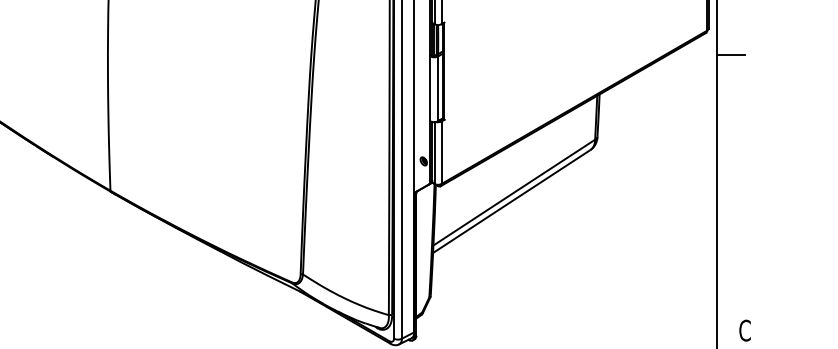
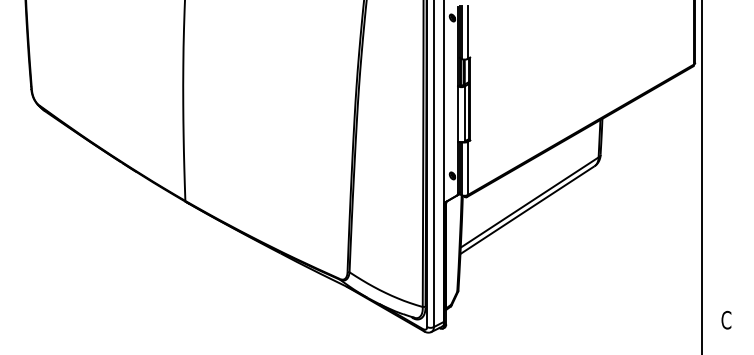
line: (731, 54) -> (714, 84), removed

